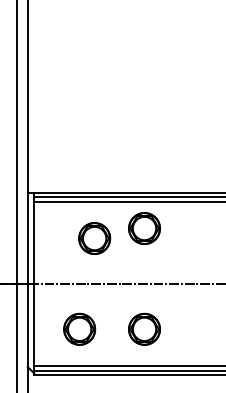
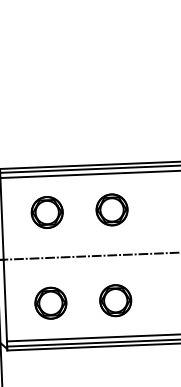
part: (144, 228) -> (112, 209), moved
part: (94, 238) -> (47, 212), moved

